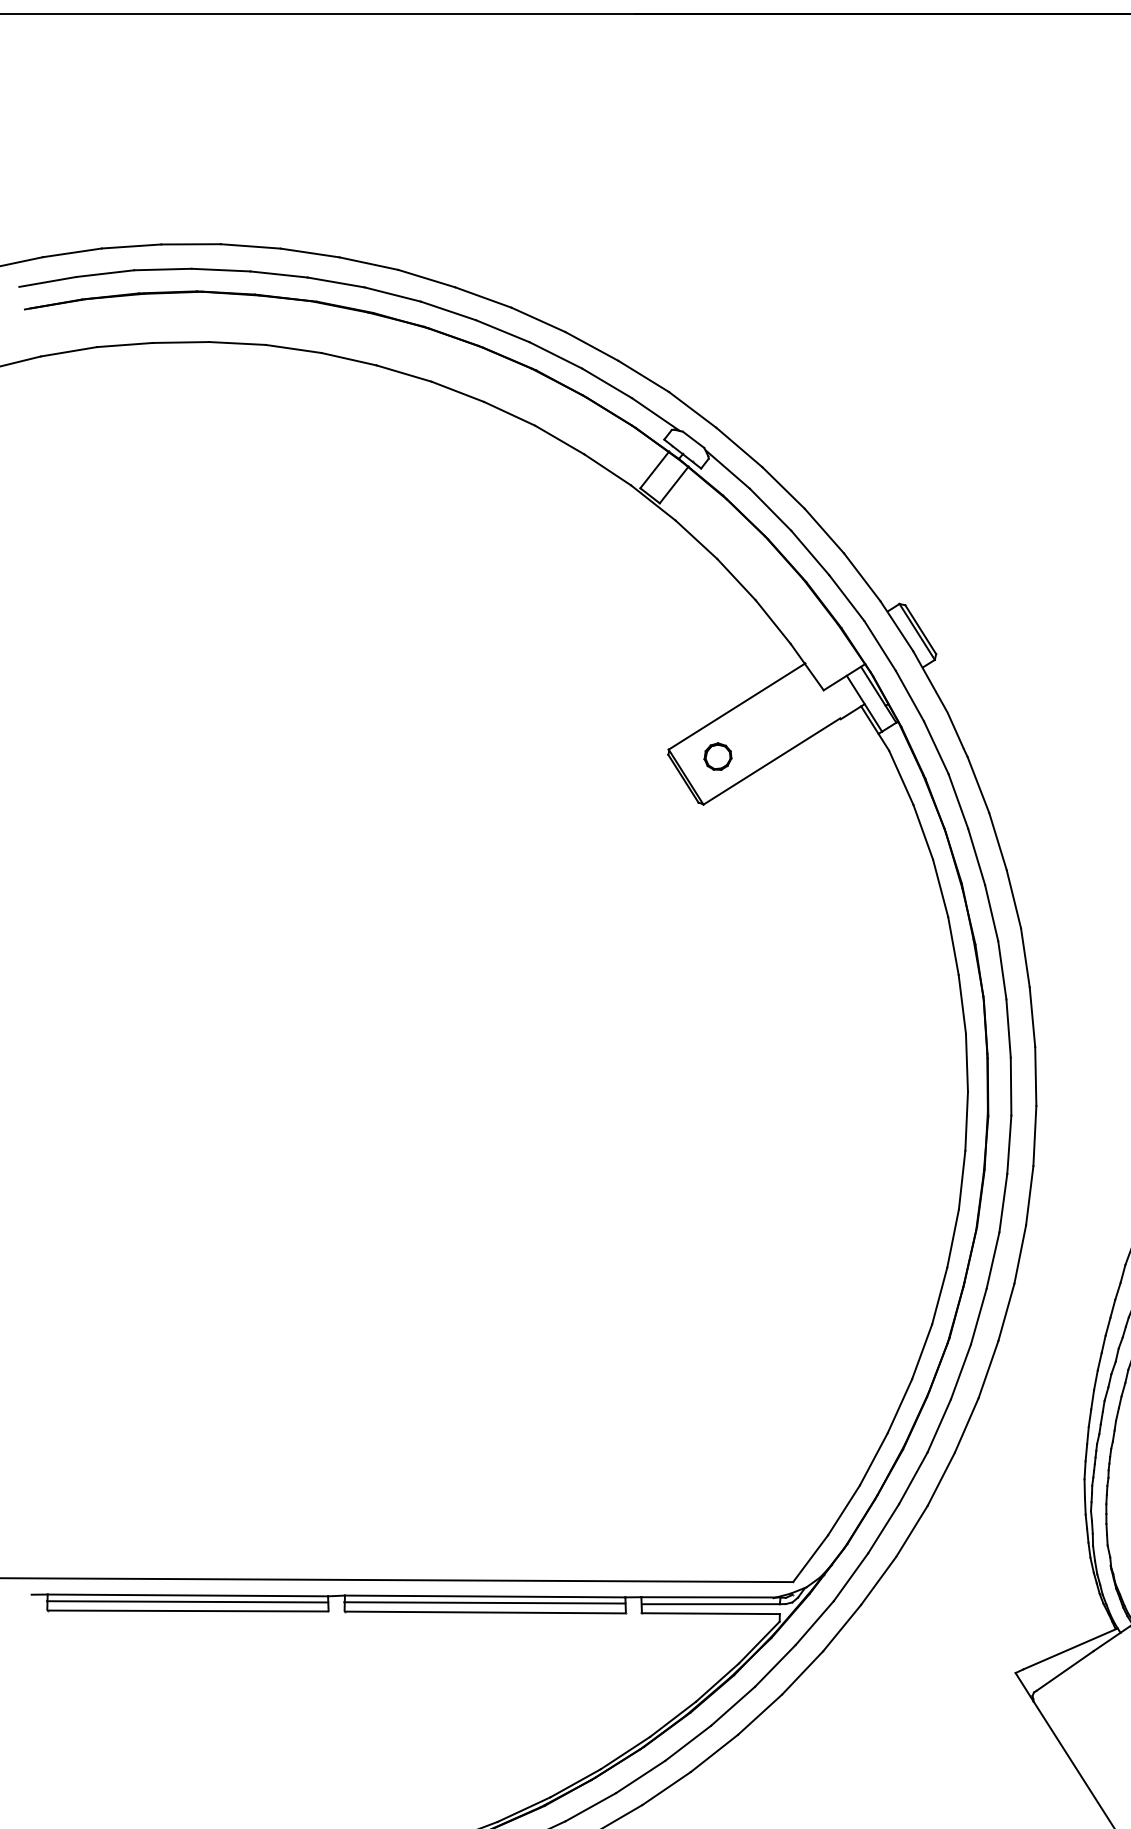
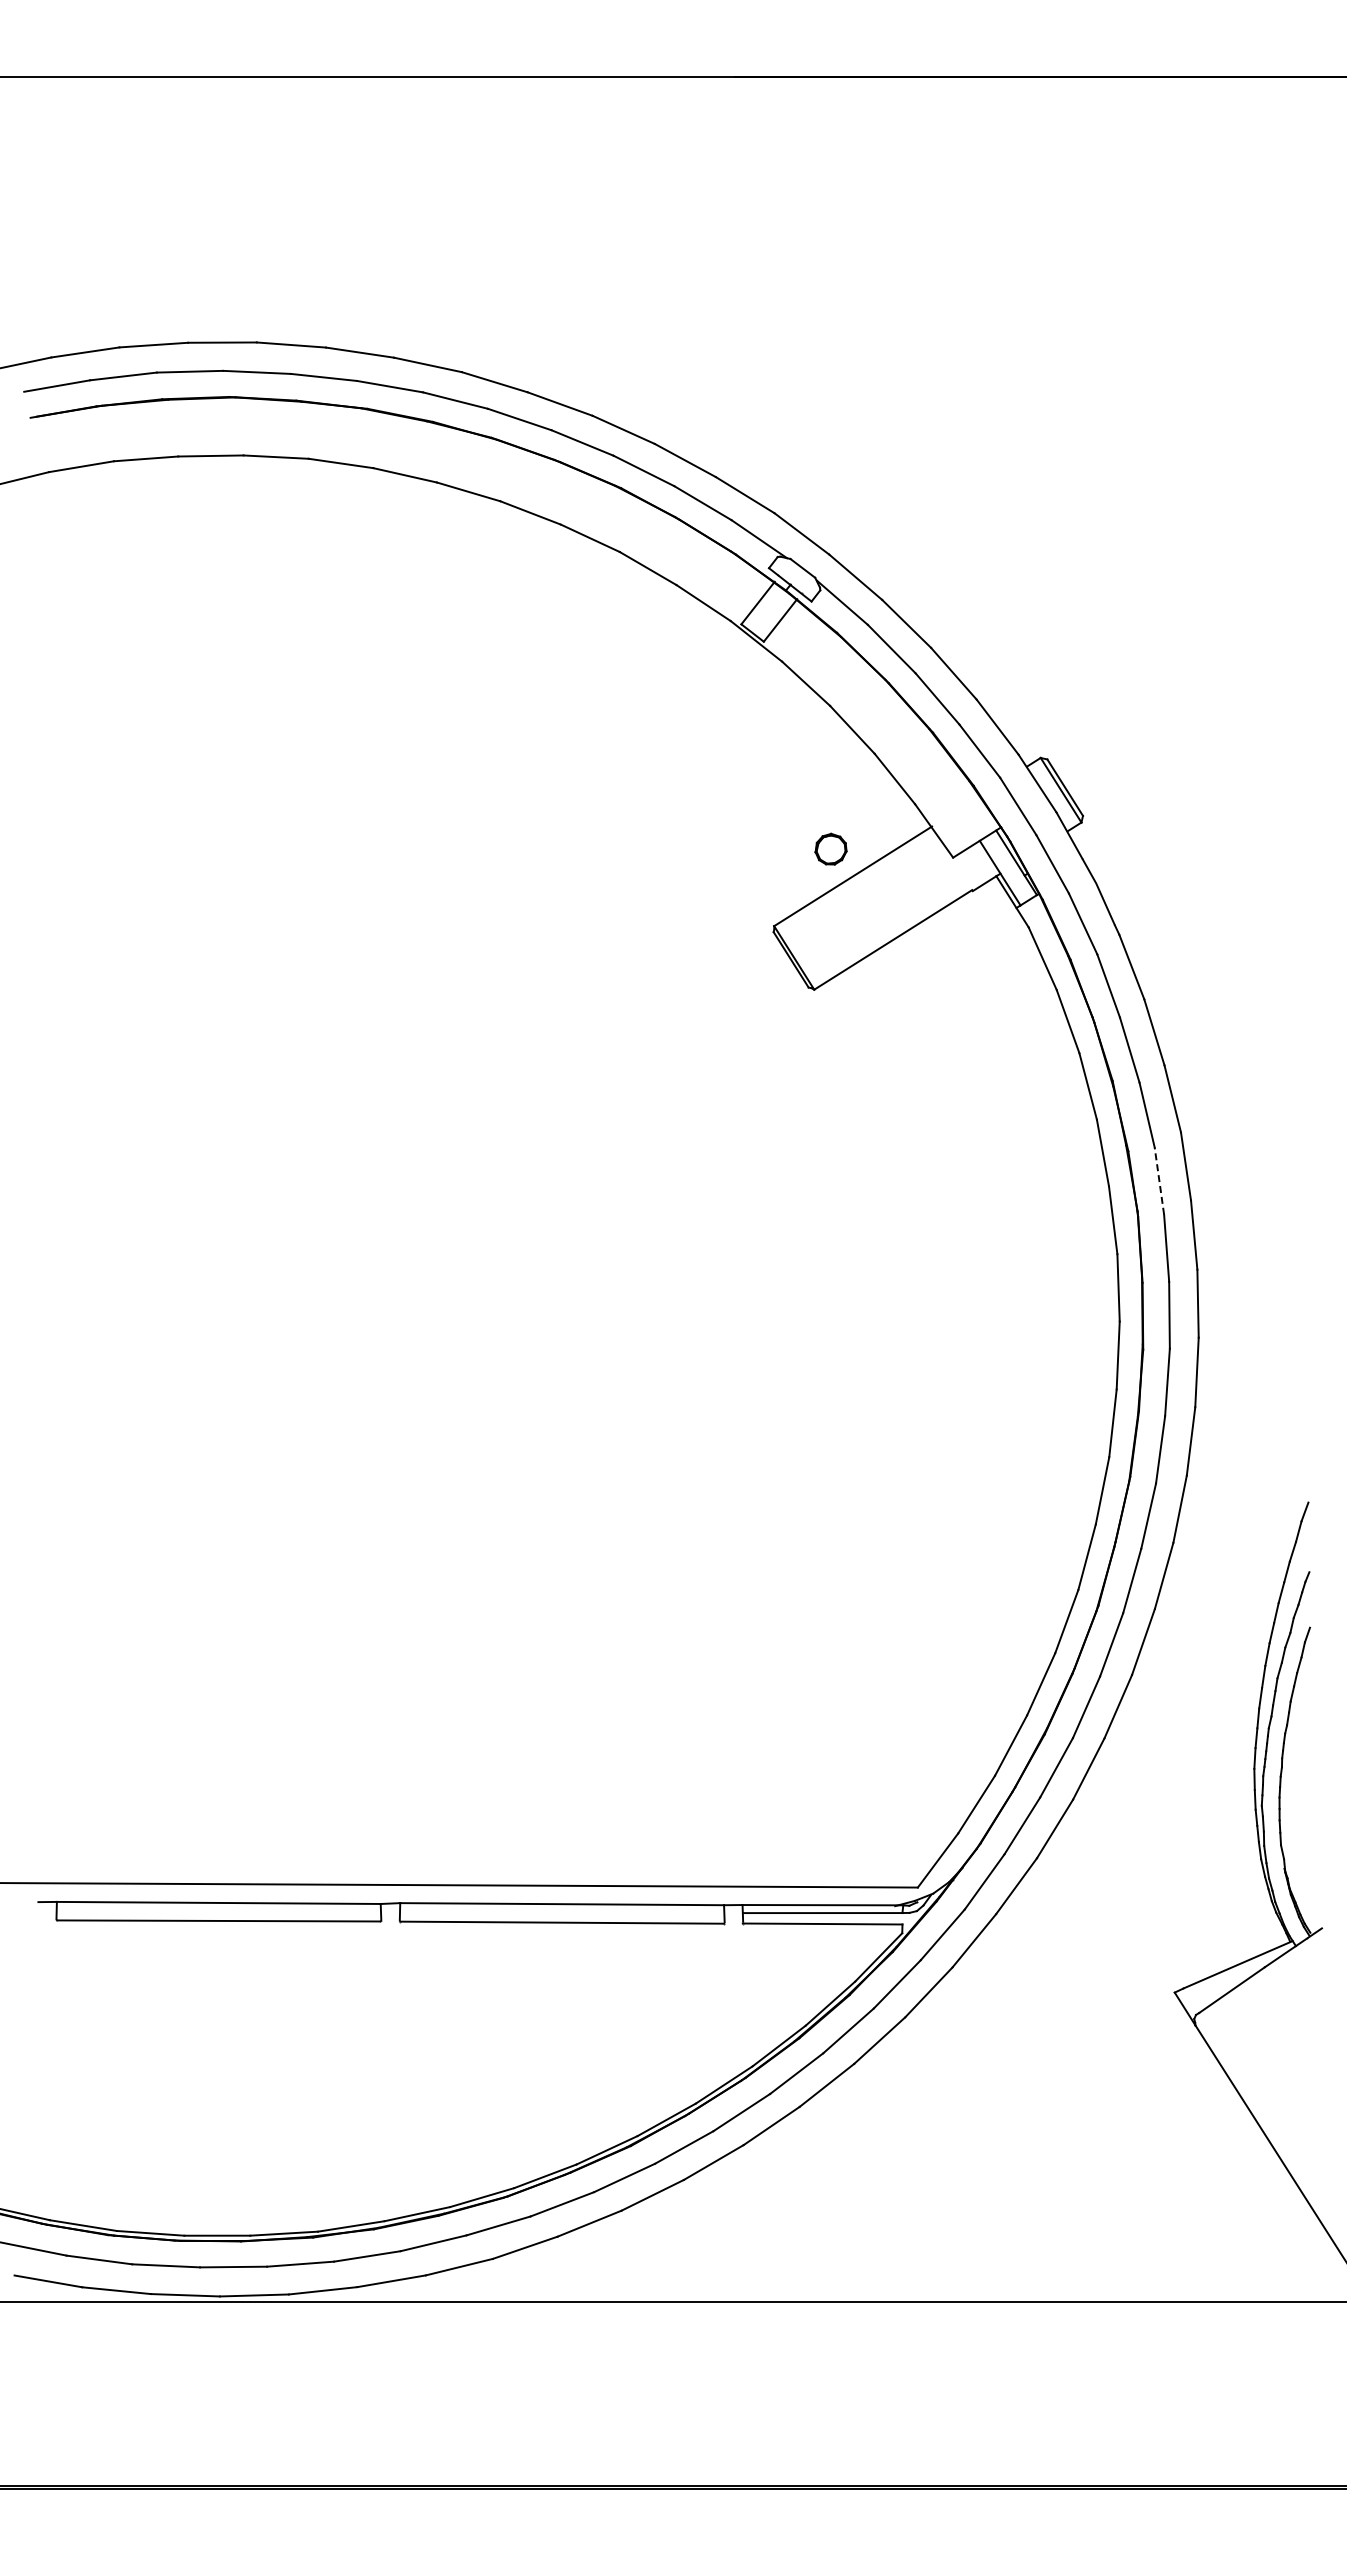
part: (717, 755) -> (830, 848), moved
line: (1002, 970) -> (1159, 1181), solid -> dashed
line: (187, 1601) -> (218, 1910), removed
line: (484, 1602) -> (561, 1911), removed

